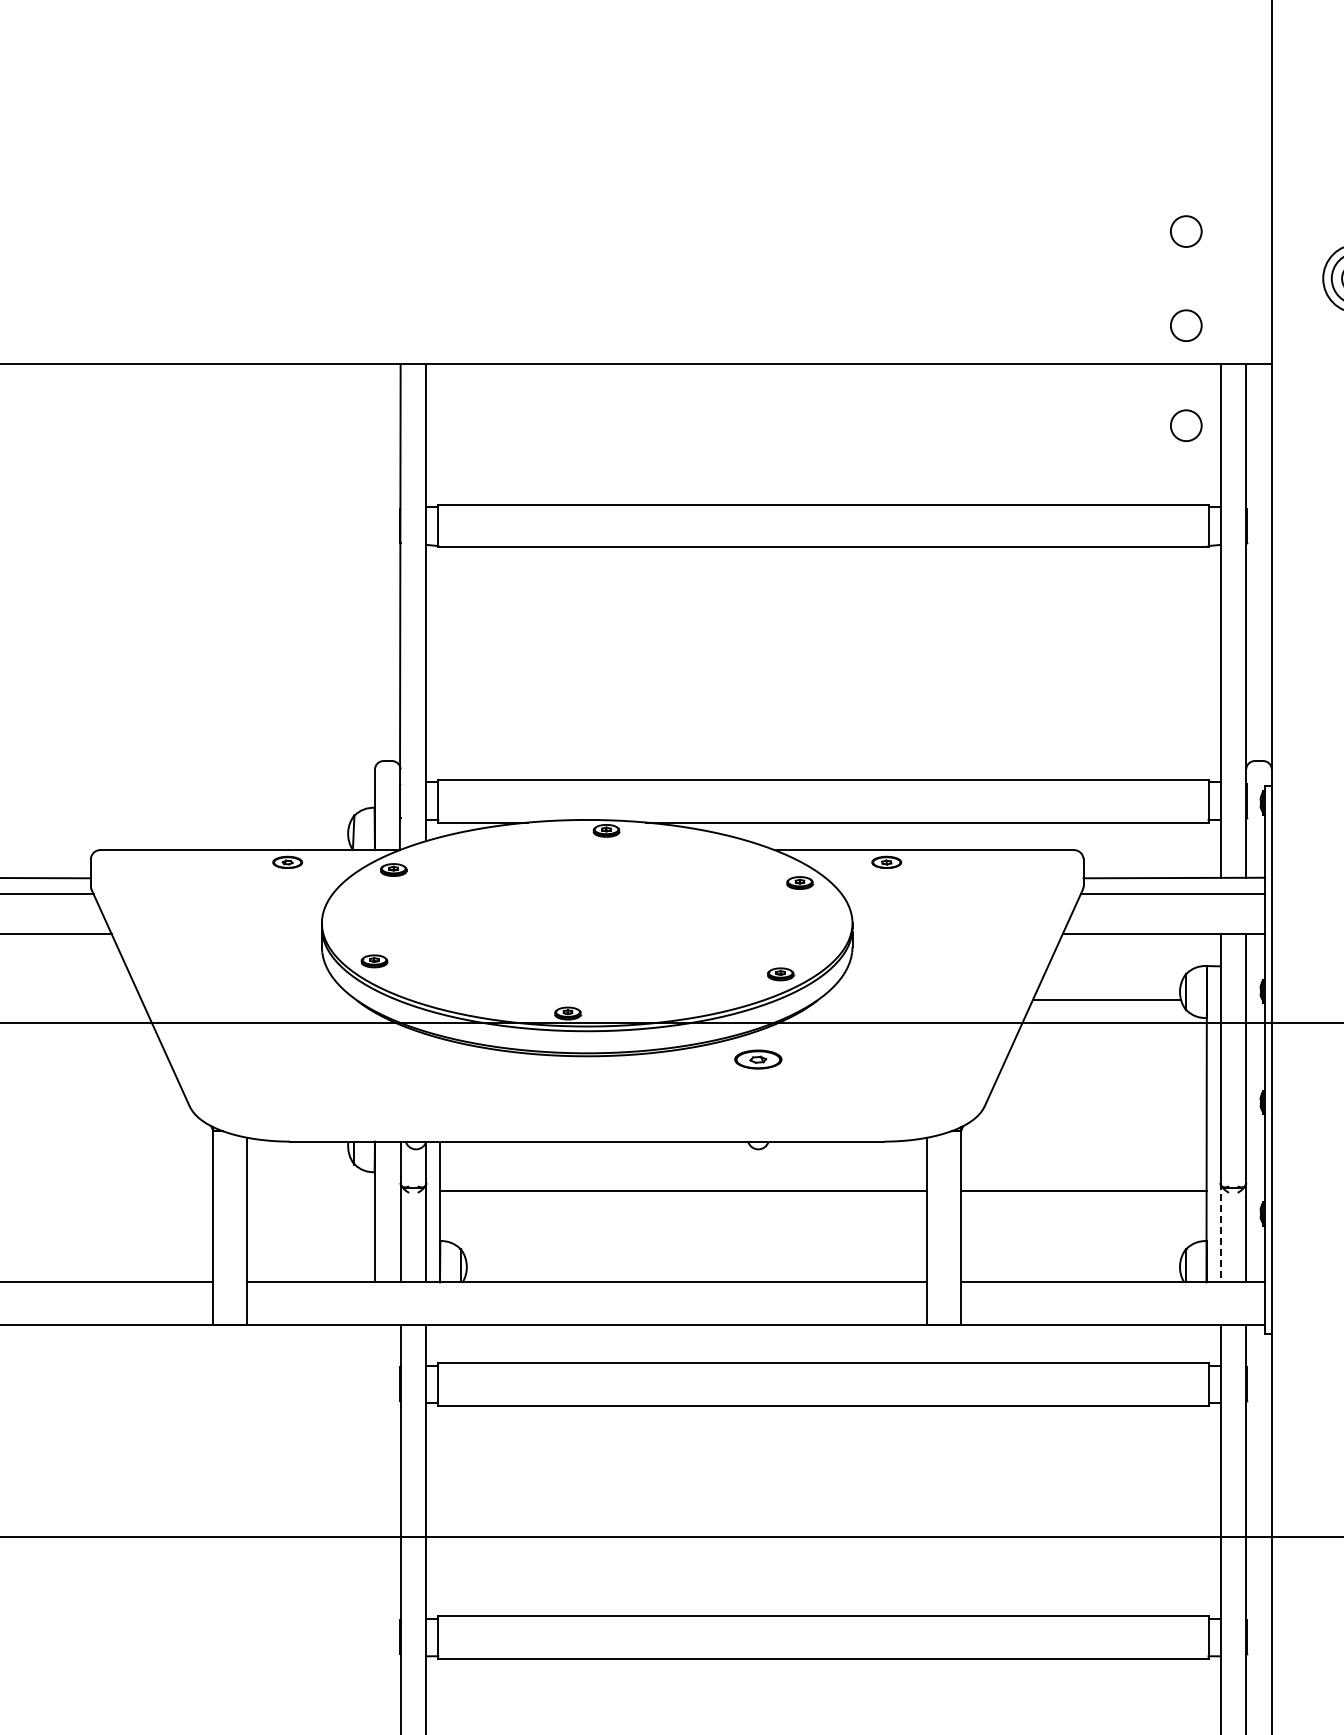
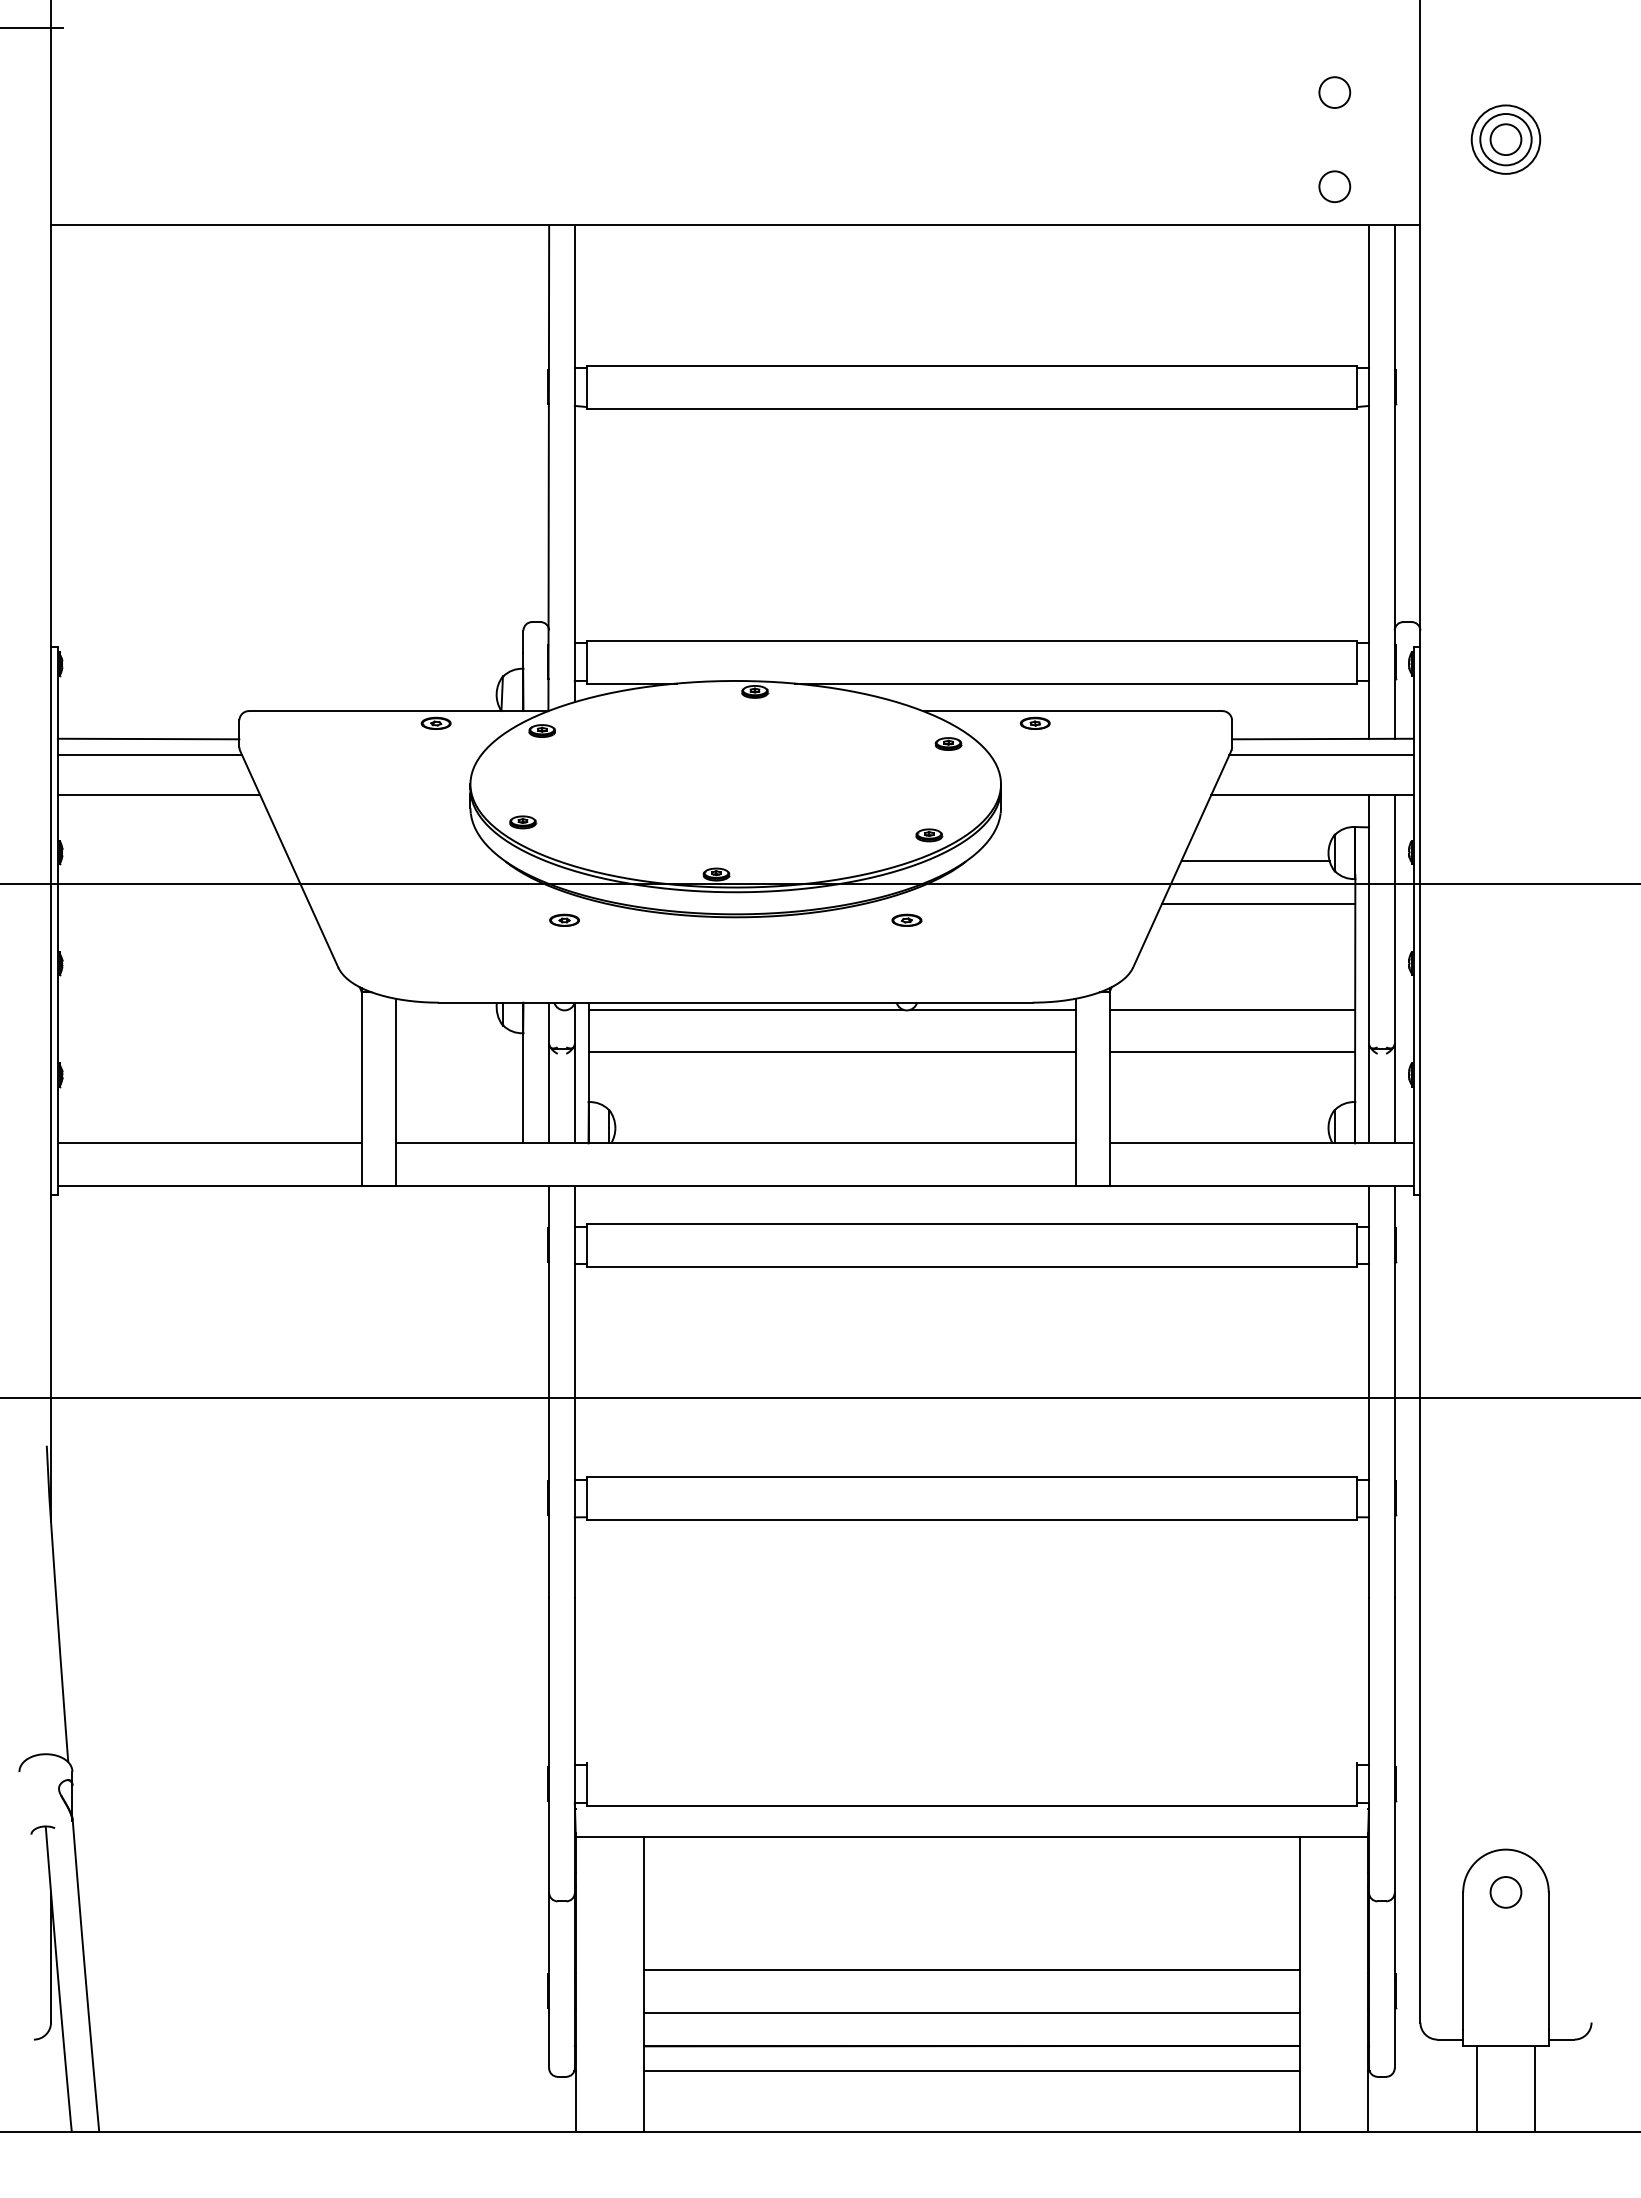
circle: (1185, 425) -> (1334, 286), removed
line: (1109, 1042) -> (1258, 903), added
part: (415, 1058) -> (564, 919), added
part: (757, 1058) -> (906, 919), size x0.62
line: (596, 1148) -> (745, 1009), added
line: (844, 1148) -> (993, 1009), added
line: (1083, 1148) -> (1232, 1009), added
line: (1220, 1232) -> (1369, 1093), dashed -> solid

